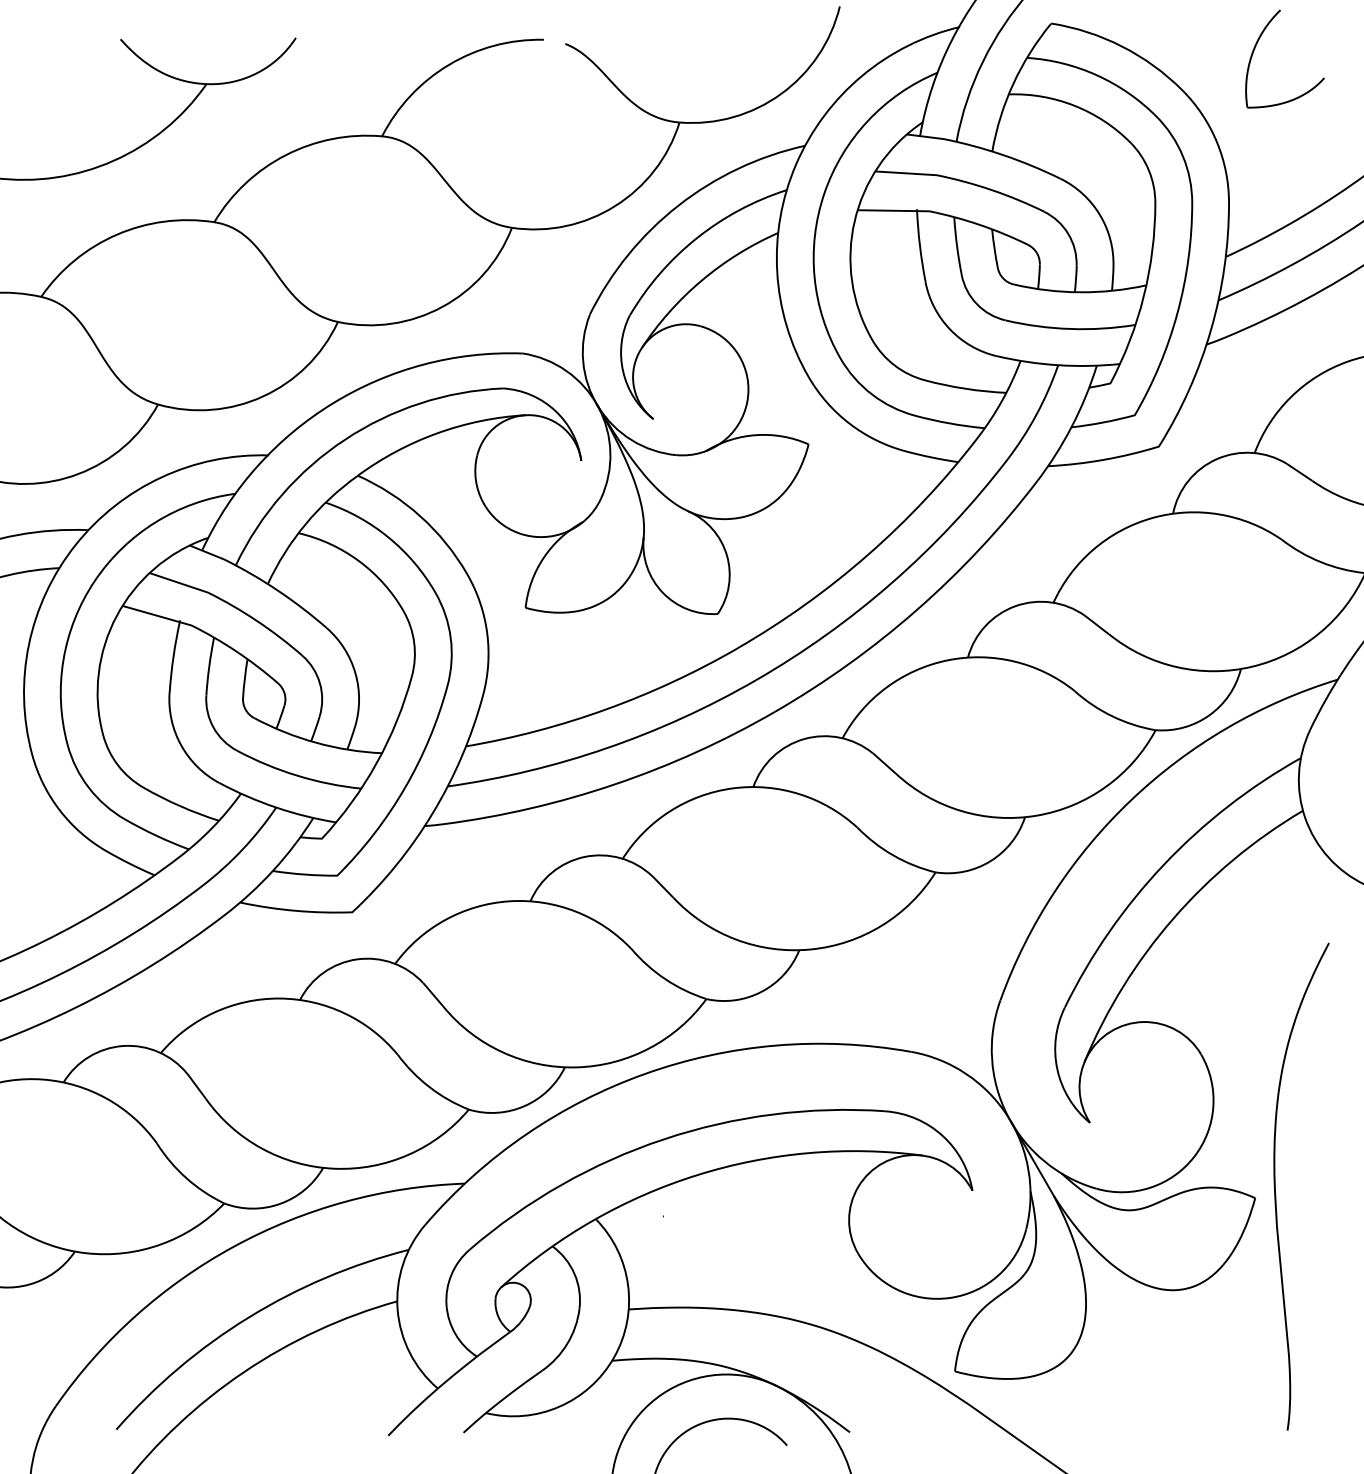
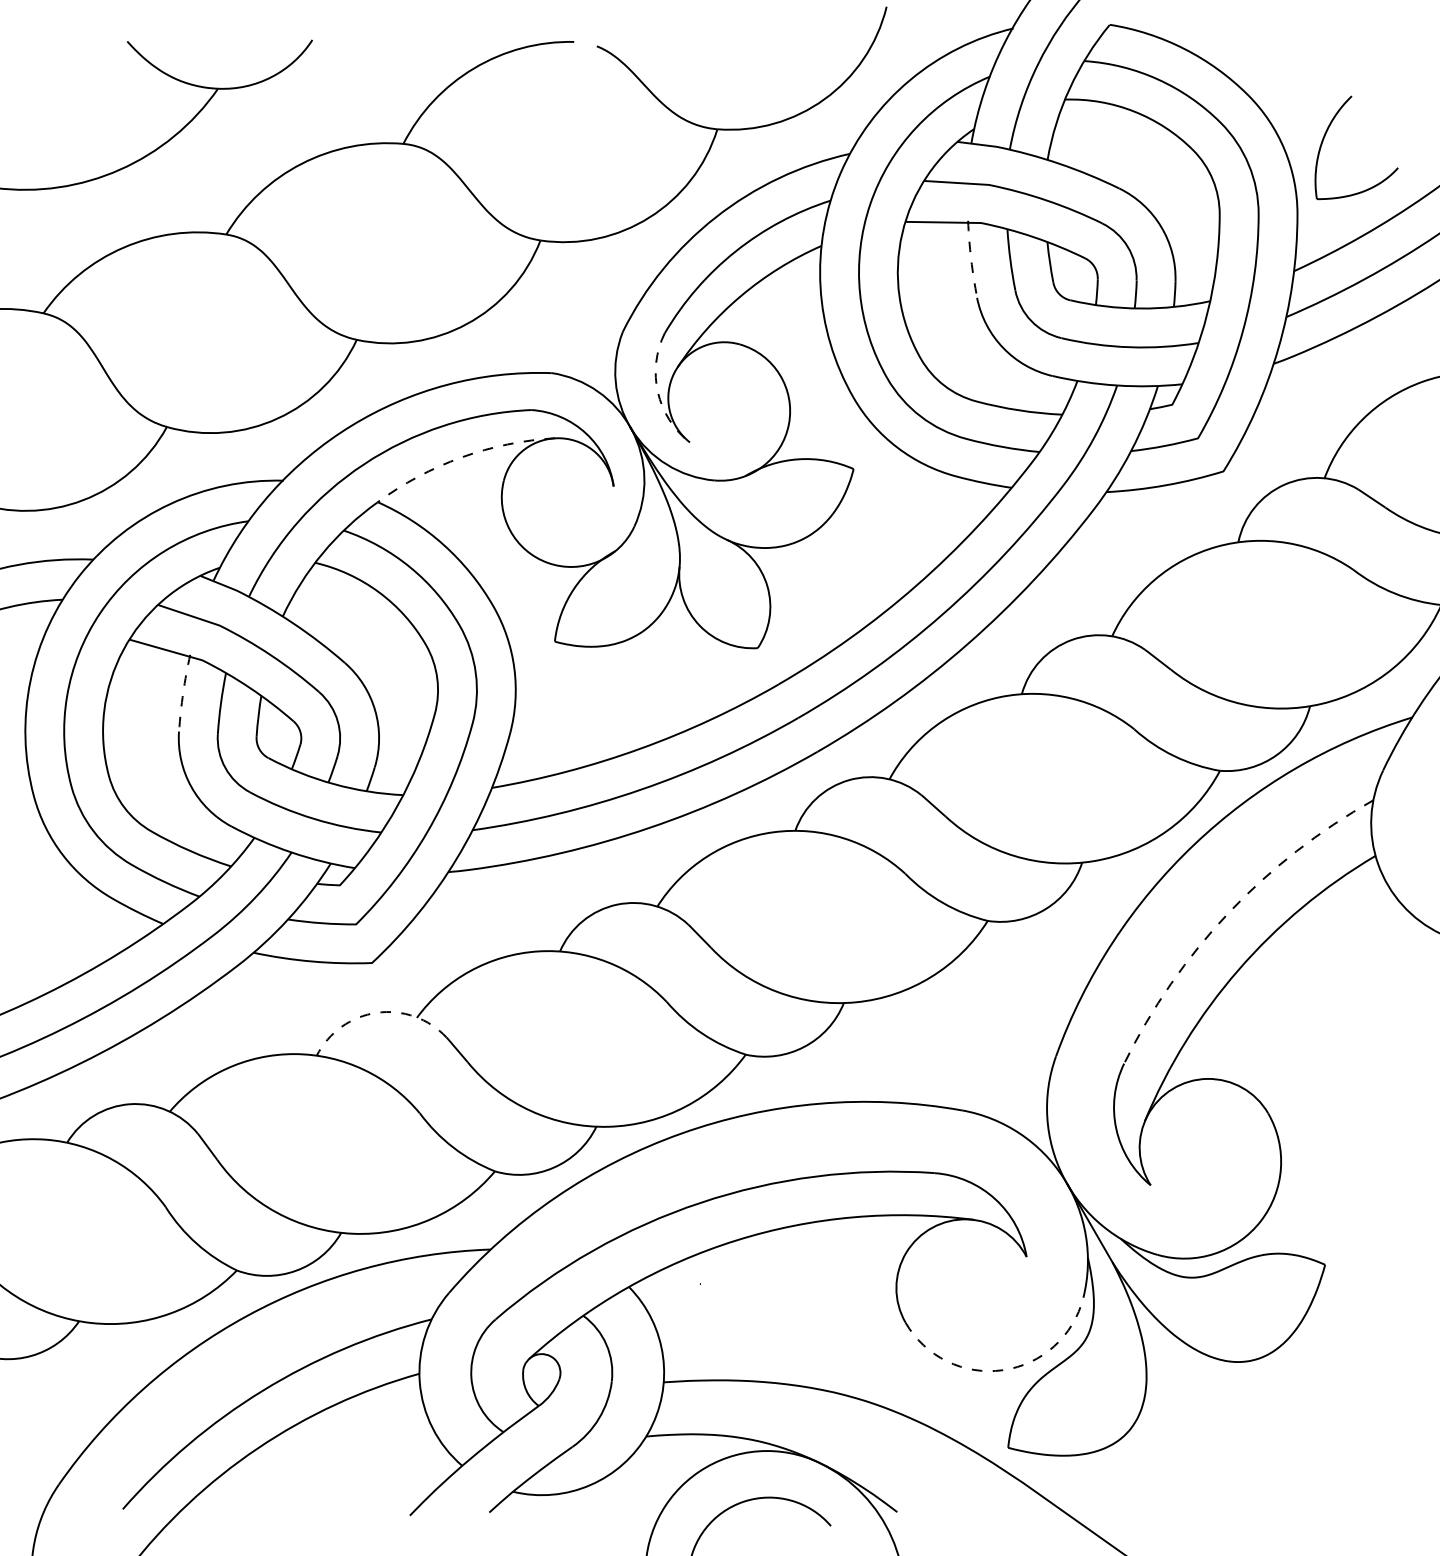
part: (1257, 44) -> (1327, 132), moved
arc: (919, 245) -> (970, 259), solid -> dashed
arc: (623, 371) -> (658, 392), solid -> dashed
arc: (437, 433) -> (461, 457), solid -> dashed
arc: (173, 656) -> (183, 693), solid -> dashed
arc: (1163, 864) -> (1228, 912), solid -> dashed
arc: (357, 959) -> (377, 1012), solid -> dashed
curve: (1275, 1186) -> (1346, 1252), removed
arc: (949, 1297) -> (1002, 1369), solid -> dashed

